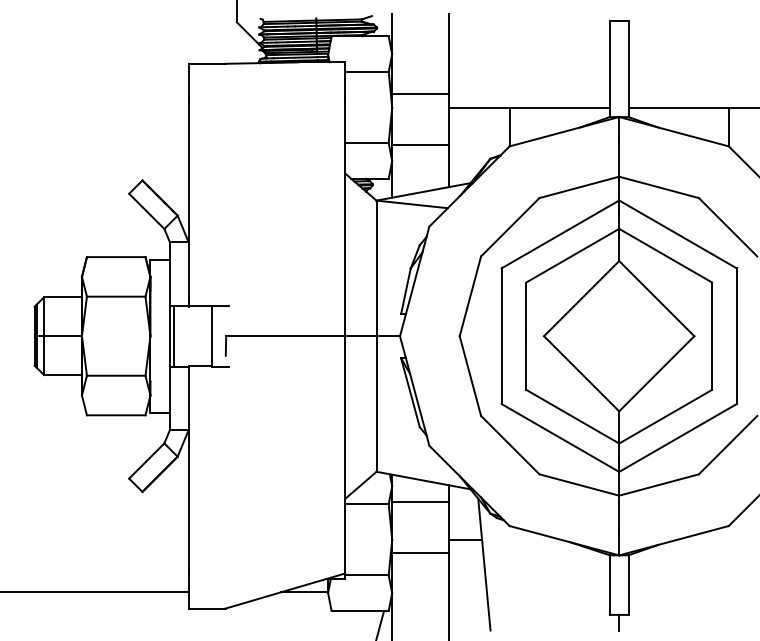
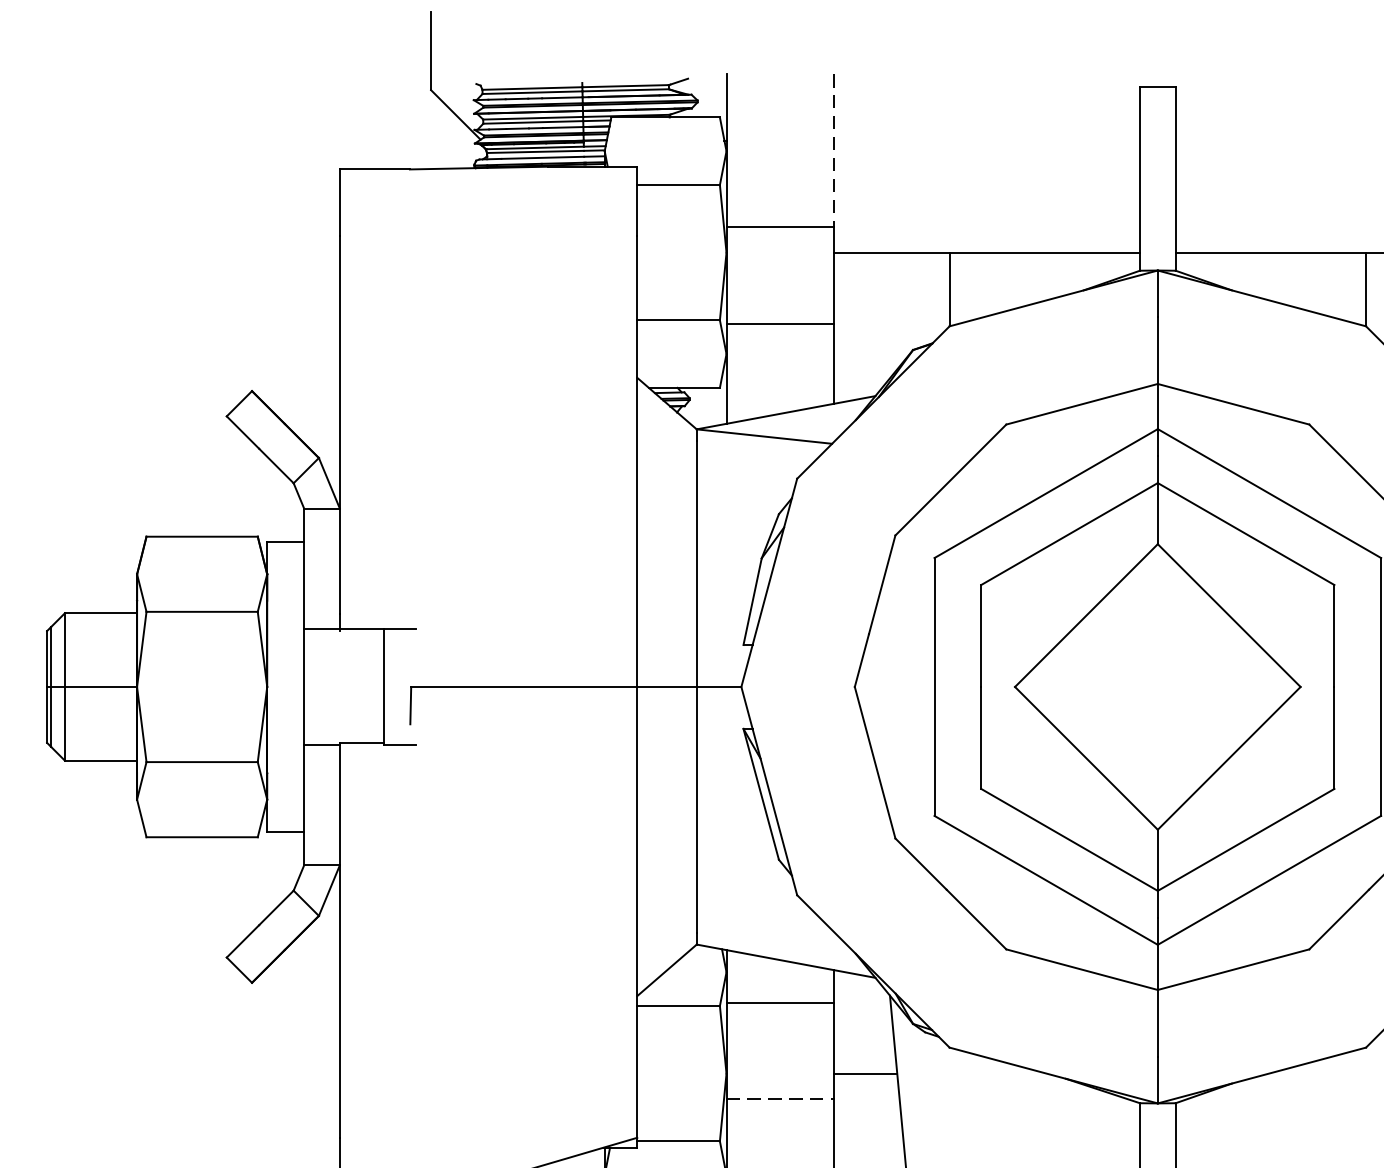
line: (448, 54) -> (833, 151), solid -> dashed
line: (173, 335) -> (310, 685), removed
line: (420, 553) -> (780, 1099), solid -> dashed

